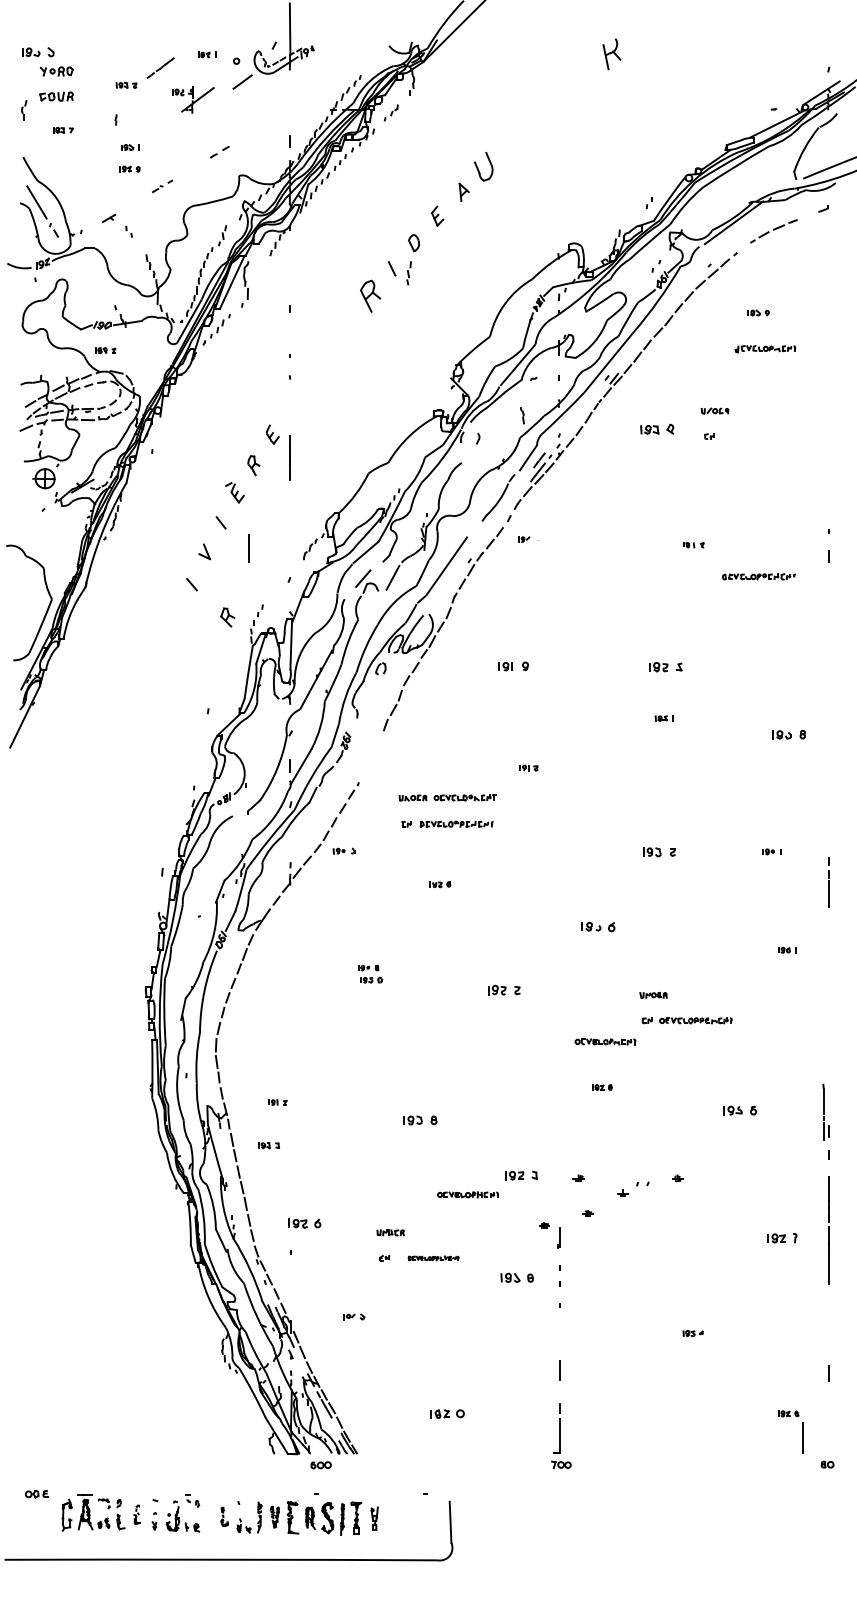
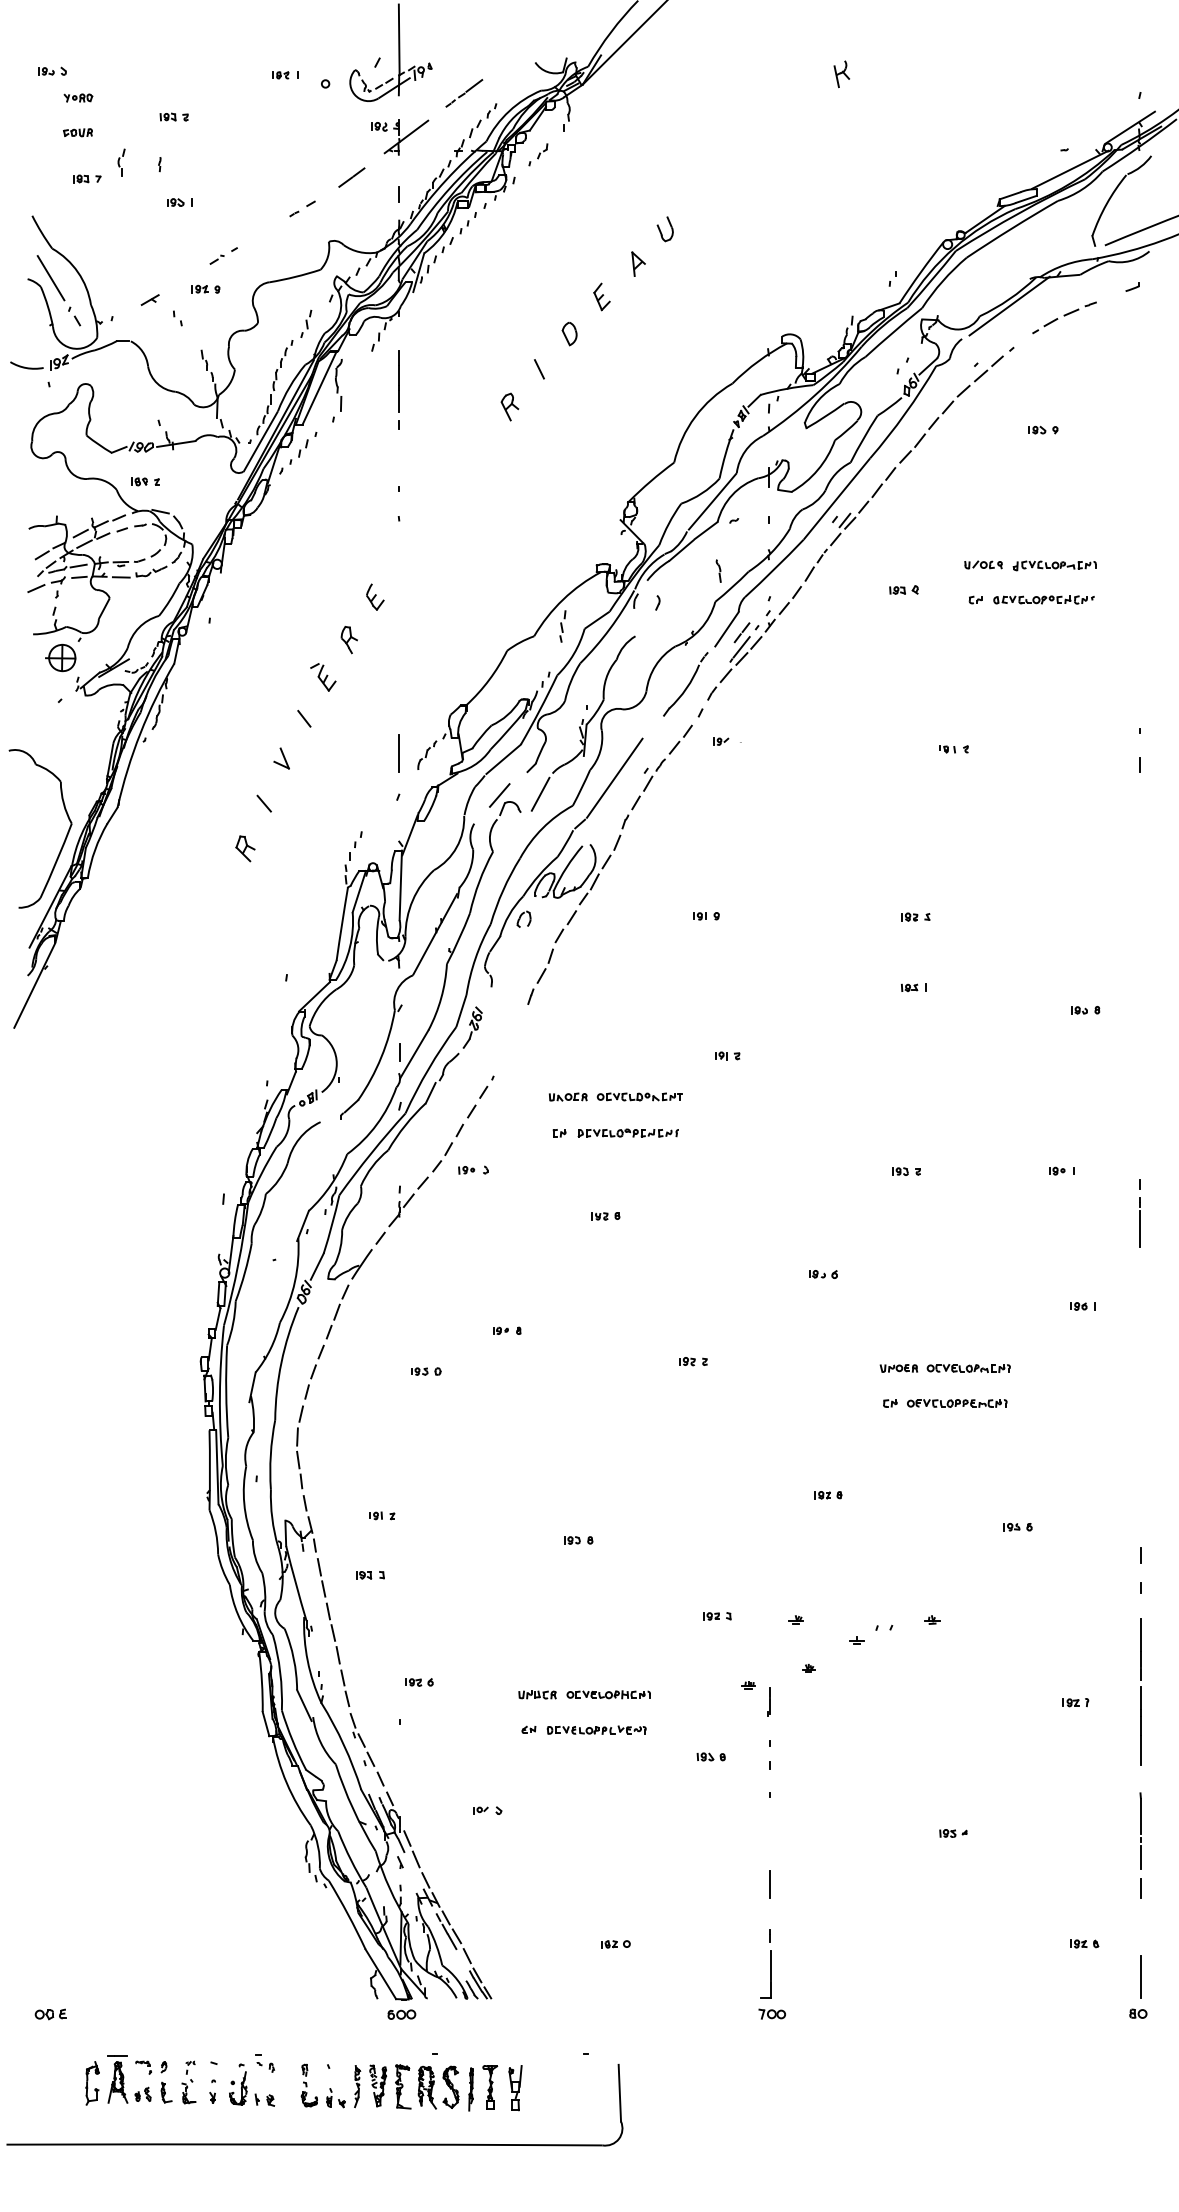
part: (37, 51) -> (52, 70), size x0.62
part: (611, 53) -> (841, 73), size x0.62
line: (160, 68) -> (464, 93), moved
part: (56, 71) -> (78, 97), size x0.62
line: (242, 82) -> (351, 177), moved
part: (56, 96) -> (77, 132), size x0.62
part: (193, 100) -> (400, 137), moved
part: (24, 110) -> (121, 162), moved
part: (483, 167) -> (664, 229), size x0.62
part: (129, 168) -> (205, 288), moved
part: (408, 273) -> (562, 626), moved
part: (370, 295) -> (509, 406), size x0.62
part: (765, 348) -> (1054, 565), moved
part: (656, 428) -> (903, 589), size x0.62
line: (289, 457) -> (398, 381), moved
line: (248, 548) -> (398, 753), moved
part: (758, 576) -> (1043, 599), moved
part: (227, 617) -> (245, 848), moved
part: (513, 666) -> (706, 916), size x0.62
part: (665, 666) -> (915, 916), size x0.62
part: (789, 735) -> (1085, 1010), size x0.62
part: (659, 852) -> (906, 1171), size x0.62
part: (598, 927) -> (823, 1274), size x0.62
part: (371, 980) -> (426, 1371), moved
part: (504, 990) -> (693, 1361), size x0.62
part: (605, 1041) -> (968, 1368), moved
part: (739, 1111) -> (1017, 1527), size x0.62
line: (823, 1111) -> (1140, 1830), moved
part: (420, 1120) -> (578, 1540), size x0.62
part: (521, 1175) -> (717, 1616), size x0.62
part: (467, 1194) -> (608, 1694), moved
part: (304, 1223) -> (419, 1682), size x0.62
part: (781, 1238) -> (1075, 1702), size x0.62
part: (433, 1257) -> (596, 1729), size x1.43
part: (516, 1277) -> (710, 1756), size x0.62
part: (447, 1414) -> (615, 1944), size x0.62
line: (802, 1437) -> (1140, 1976), moved
part: (320, 1465) -> (401, 2014), moved
part: (36, 1494) -> (50, 2014), moved
part: (136, 1514) -> (188, 2082), size x1.67
part: (224, 1516) -> (308, 2085), size x1.67
part: (275, 1516) -> (378, 2085), size x1.43
part: (309, 1518) -> (426, 2087), size x1.43
part: (374, 1518) -> (515, 2088), size x1.43

